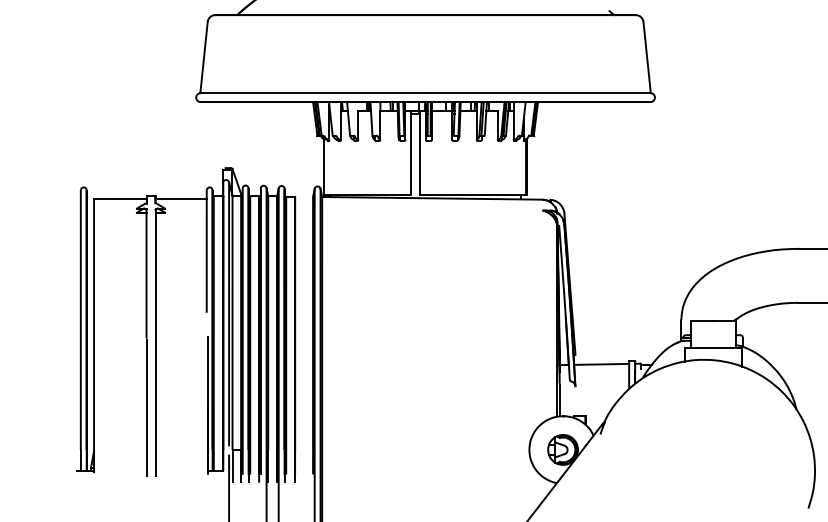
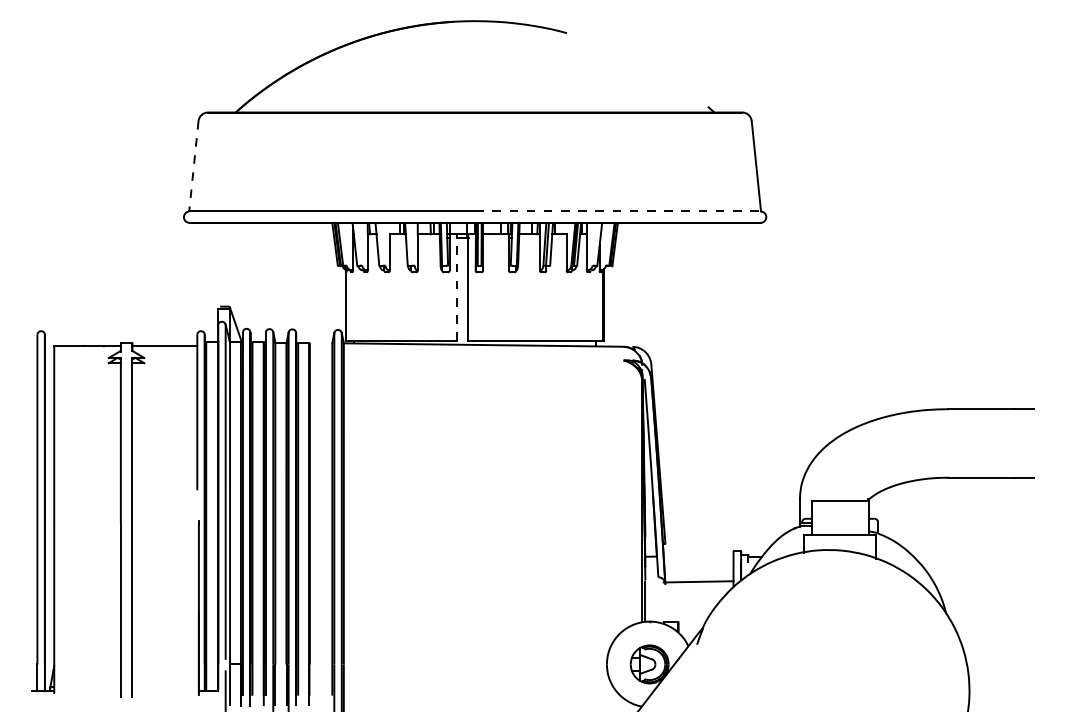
line: (203, 57) -> (193, 166), solid -> dashed
line: (538, 93) -> (618, 211), solid -> dashed
line: (410, 153) -> (456, 287), solid -> dashed
line: (601, 364) -> (698, 581), moved

